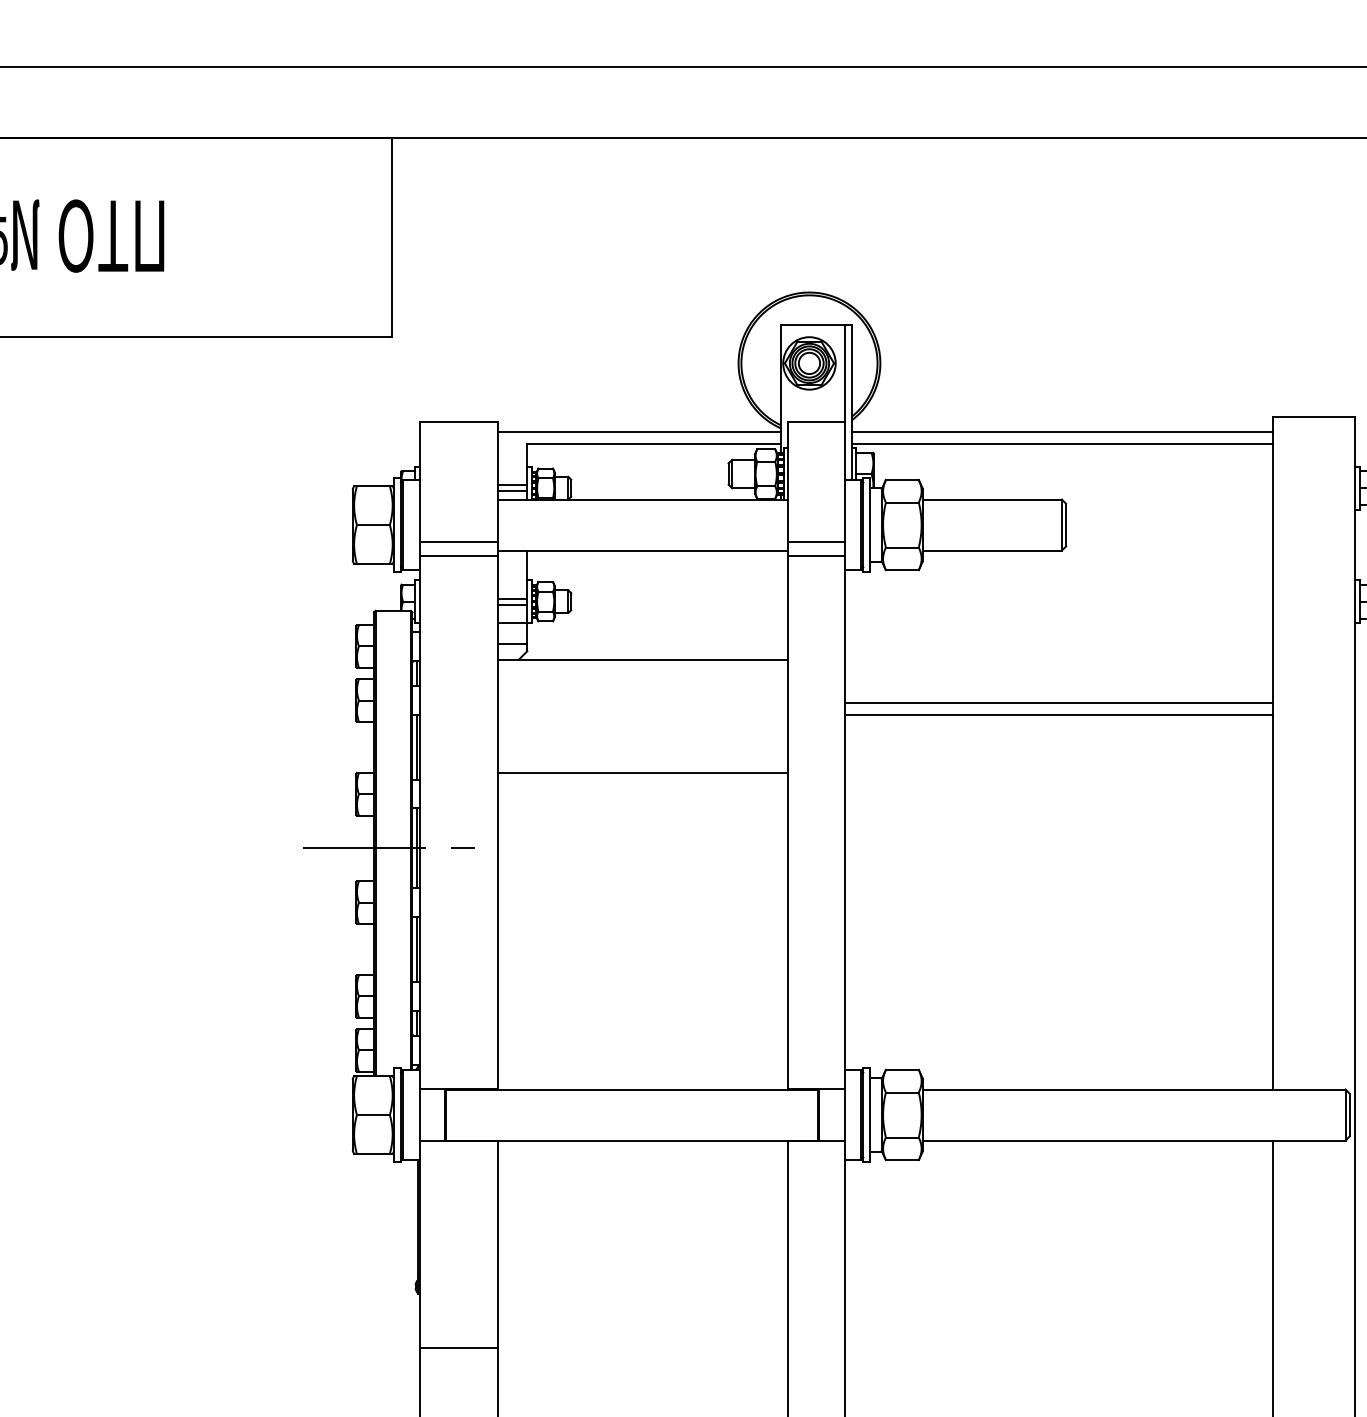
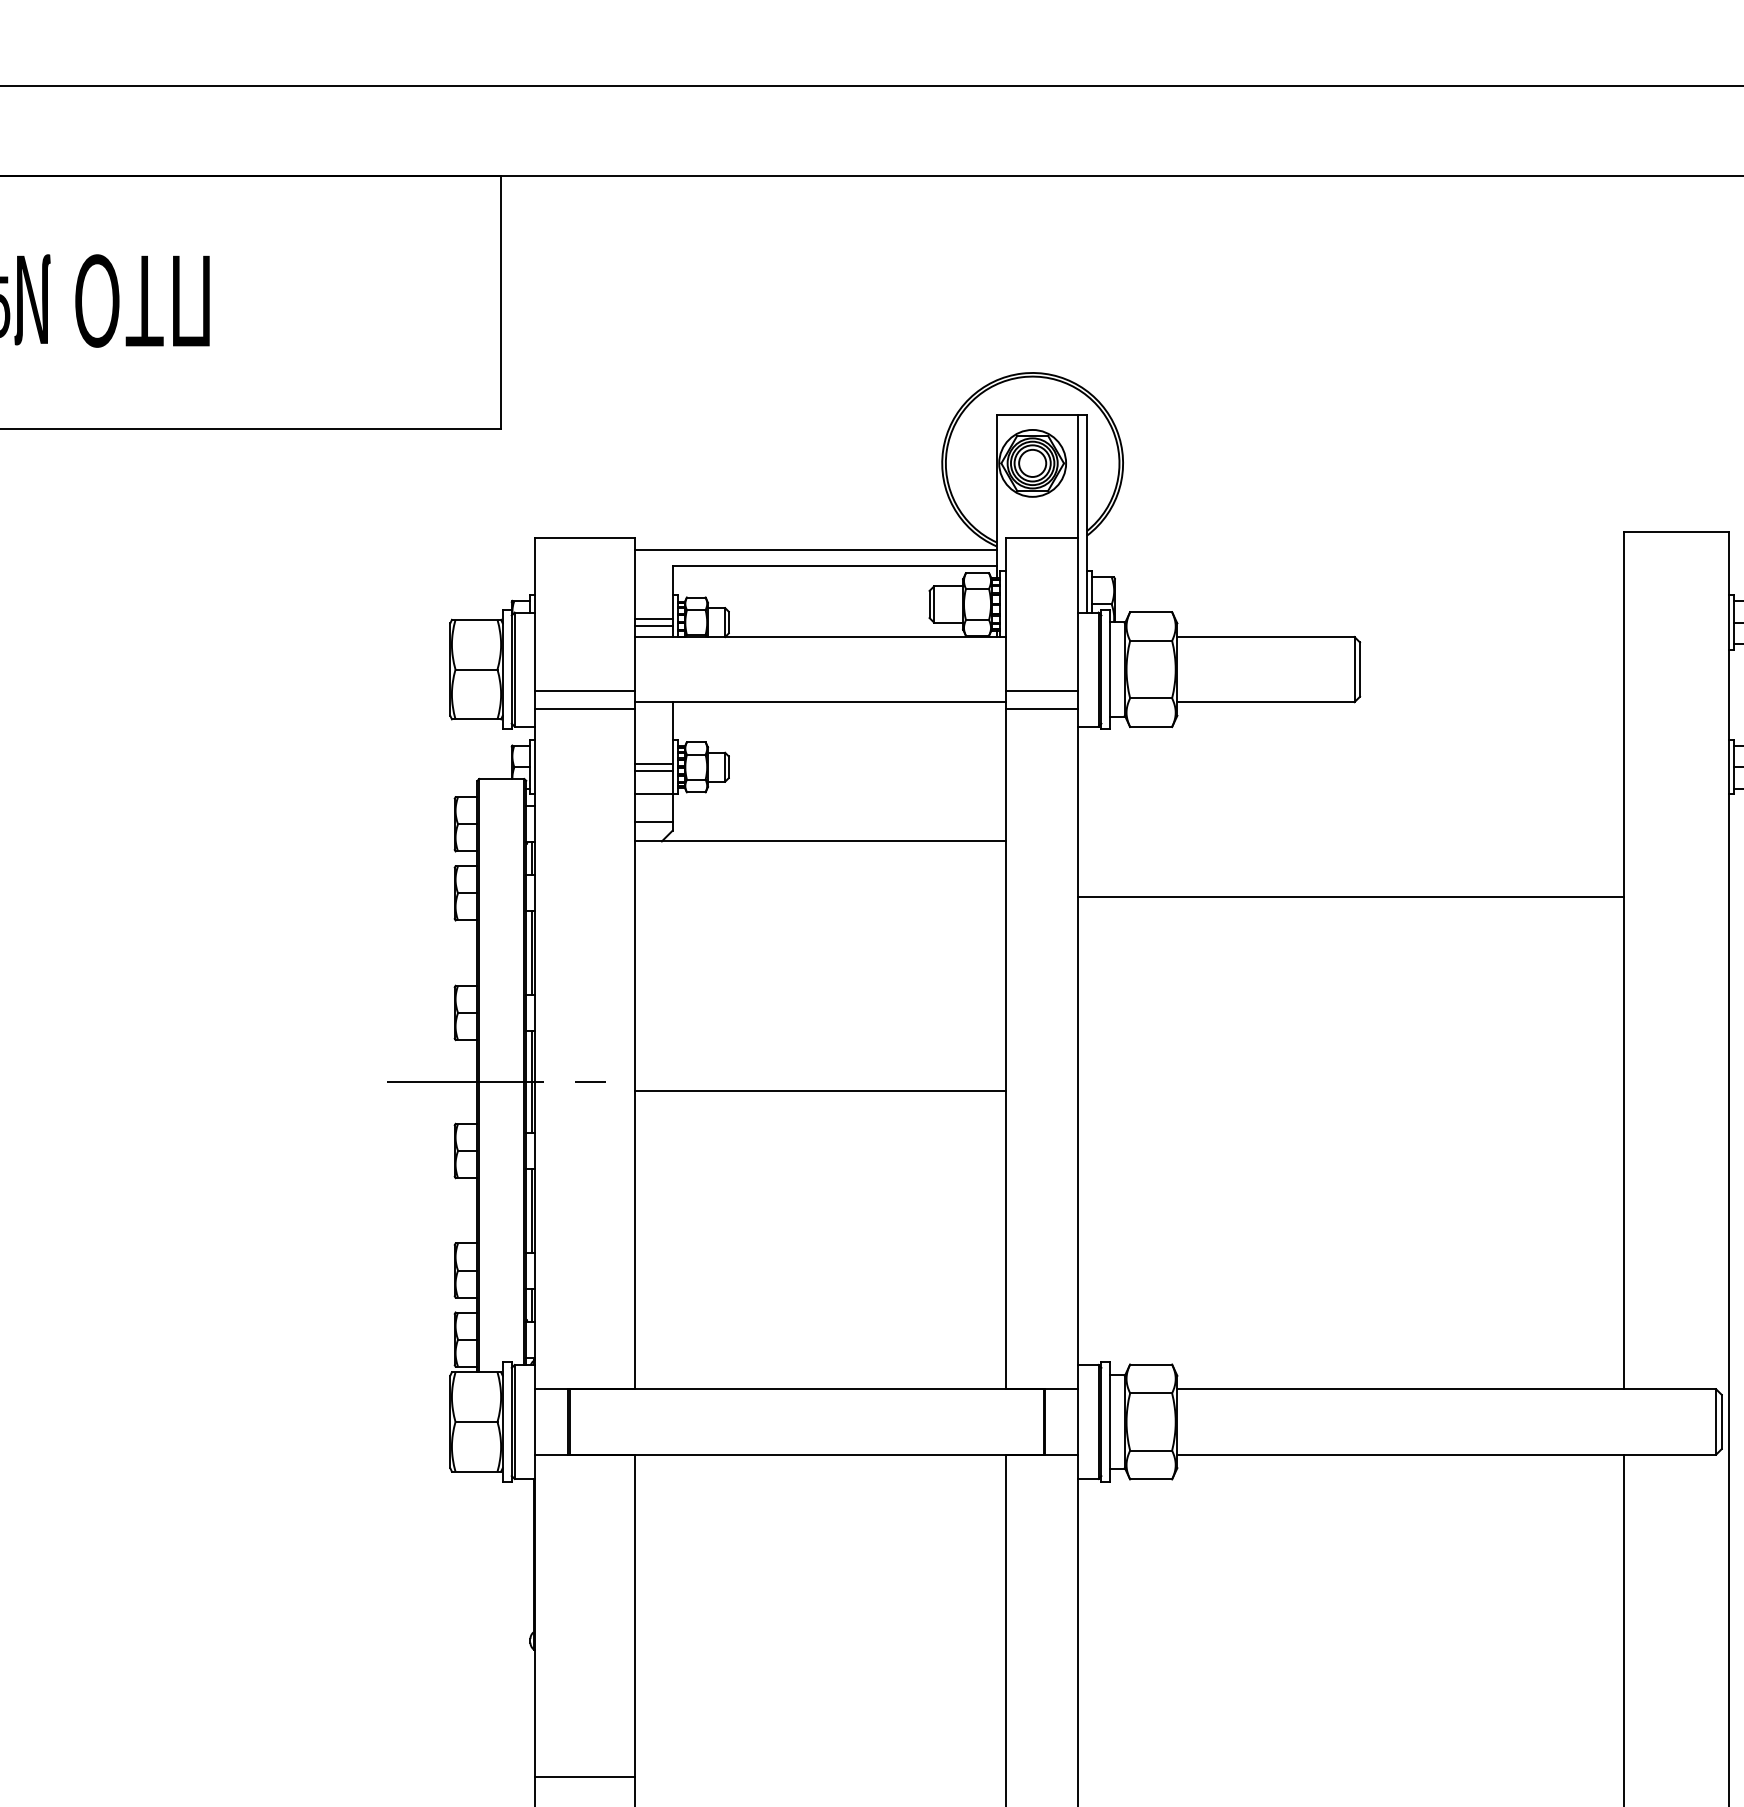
line: (1061, 431) -> (1354, 550), removed
line: (1061, 443) -> (1354, 565), removed
line: (1058, 714) -> (1350, 911), removed
line: (642, 773) -> (819, 1091), moved
line: (458, 1347) -> (584, 1776), moved

